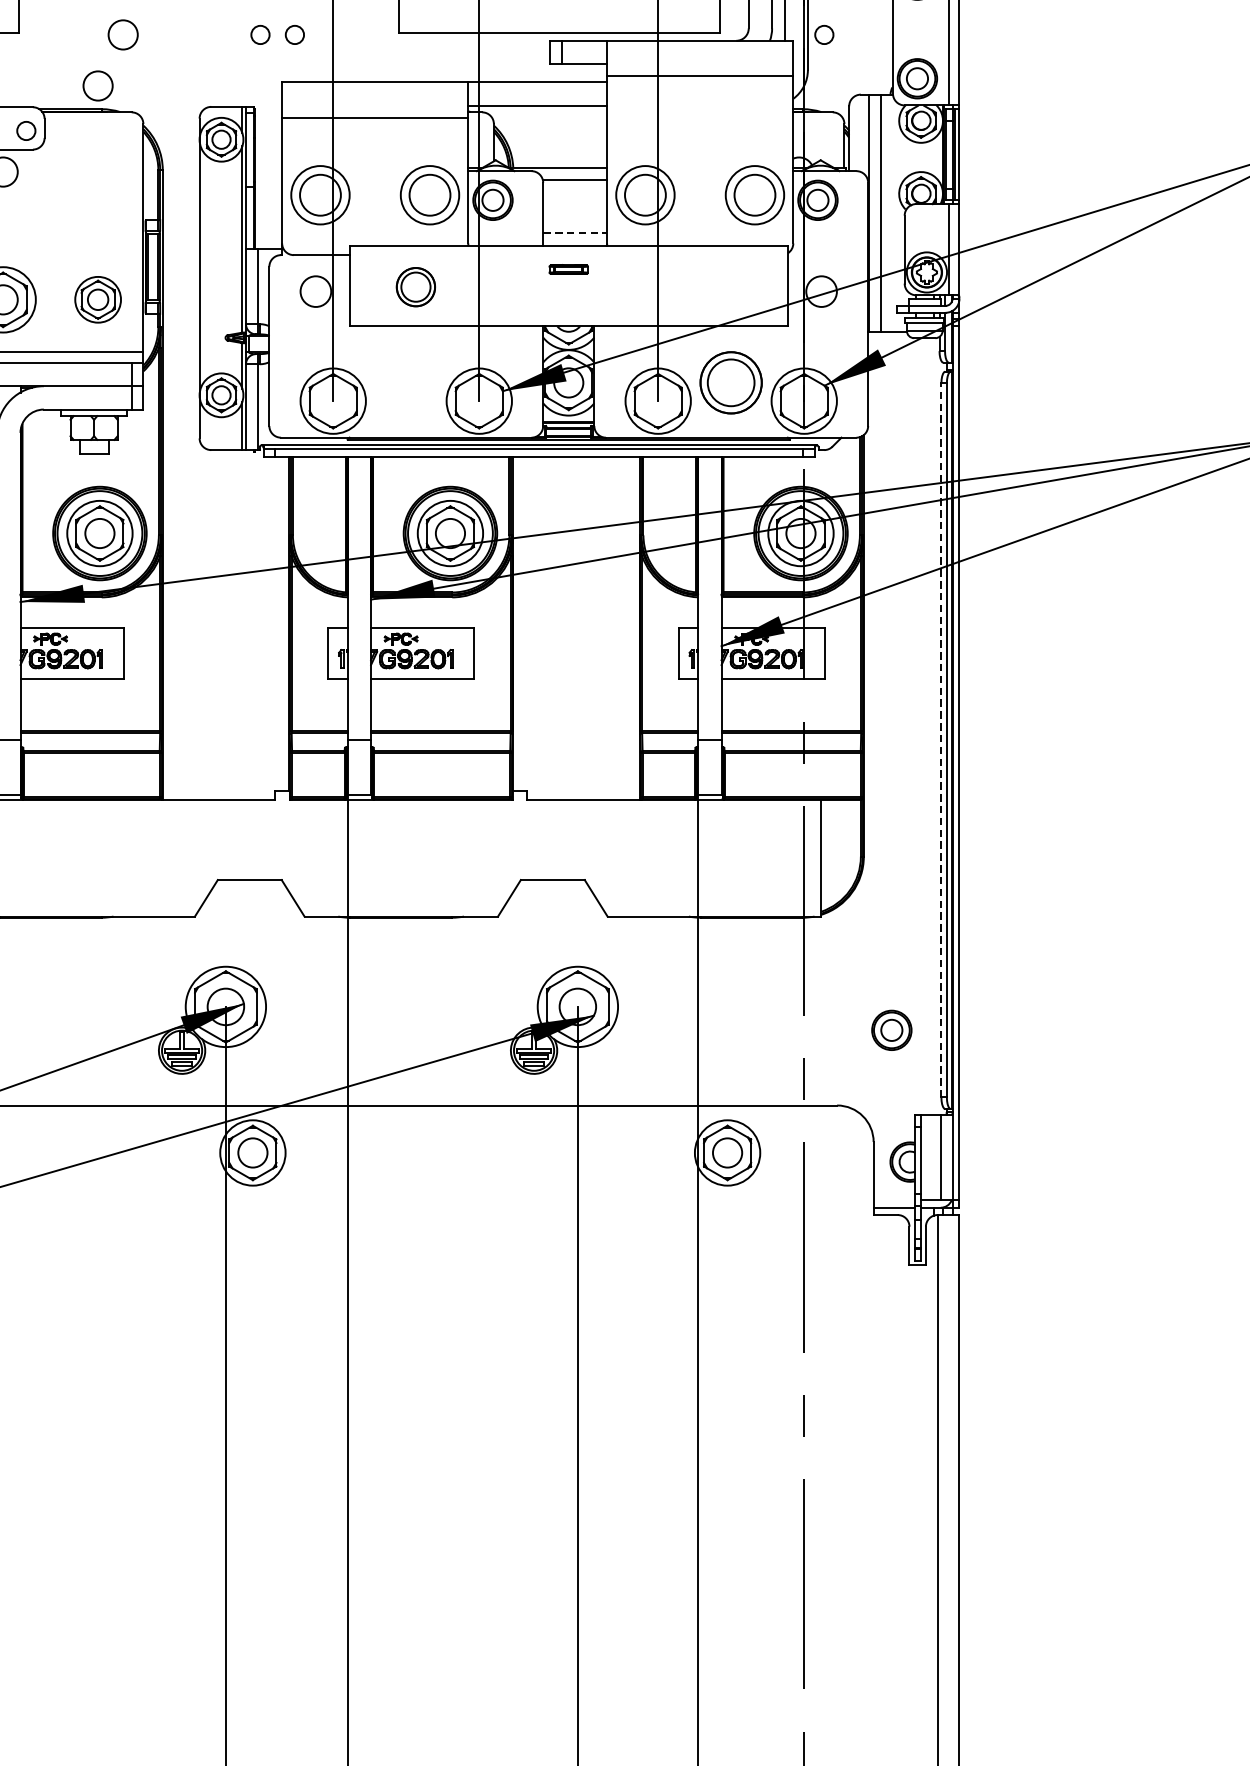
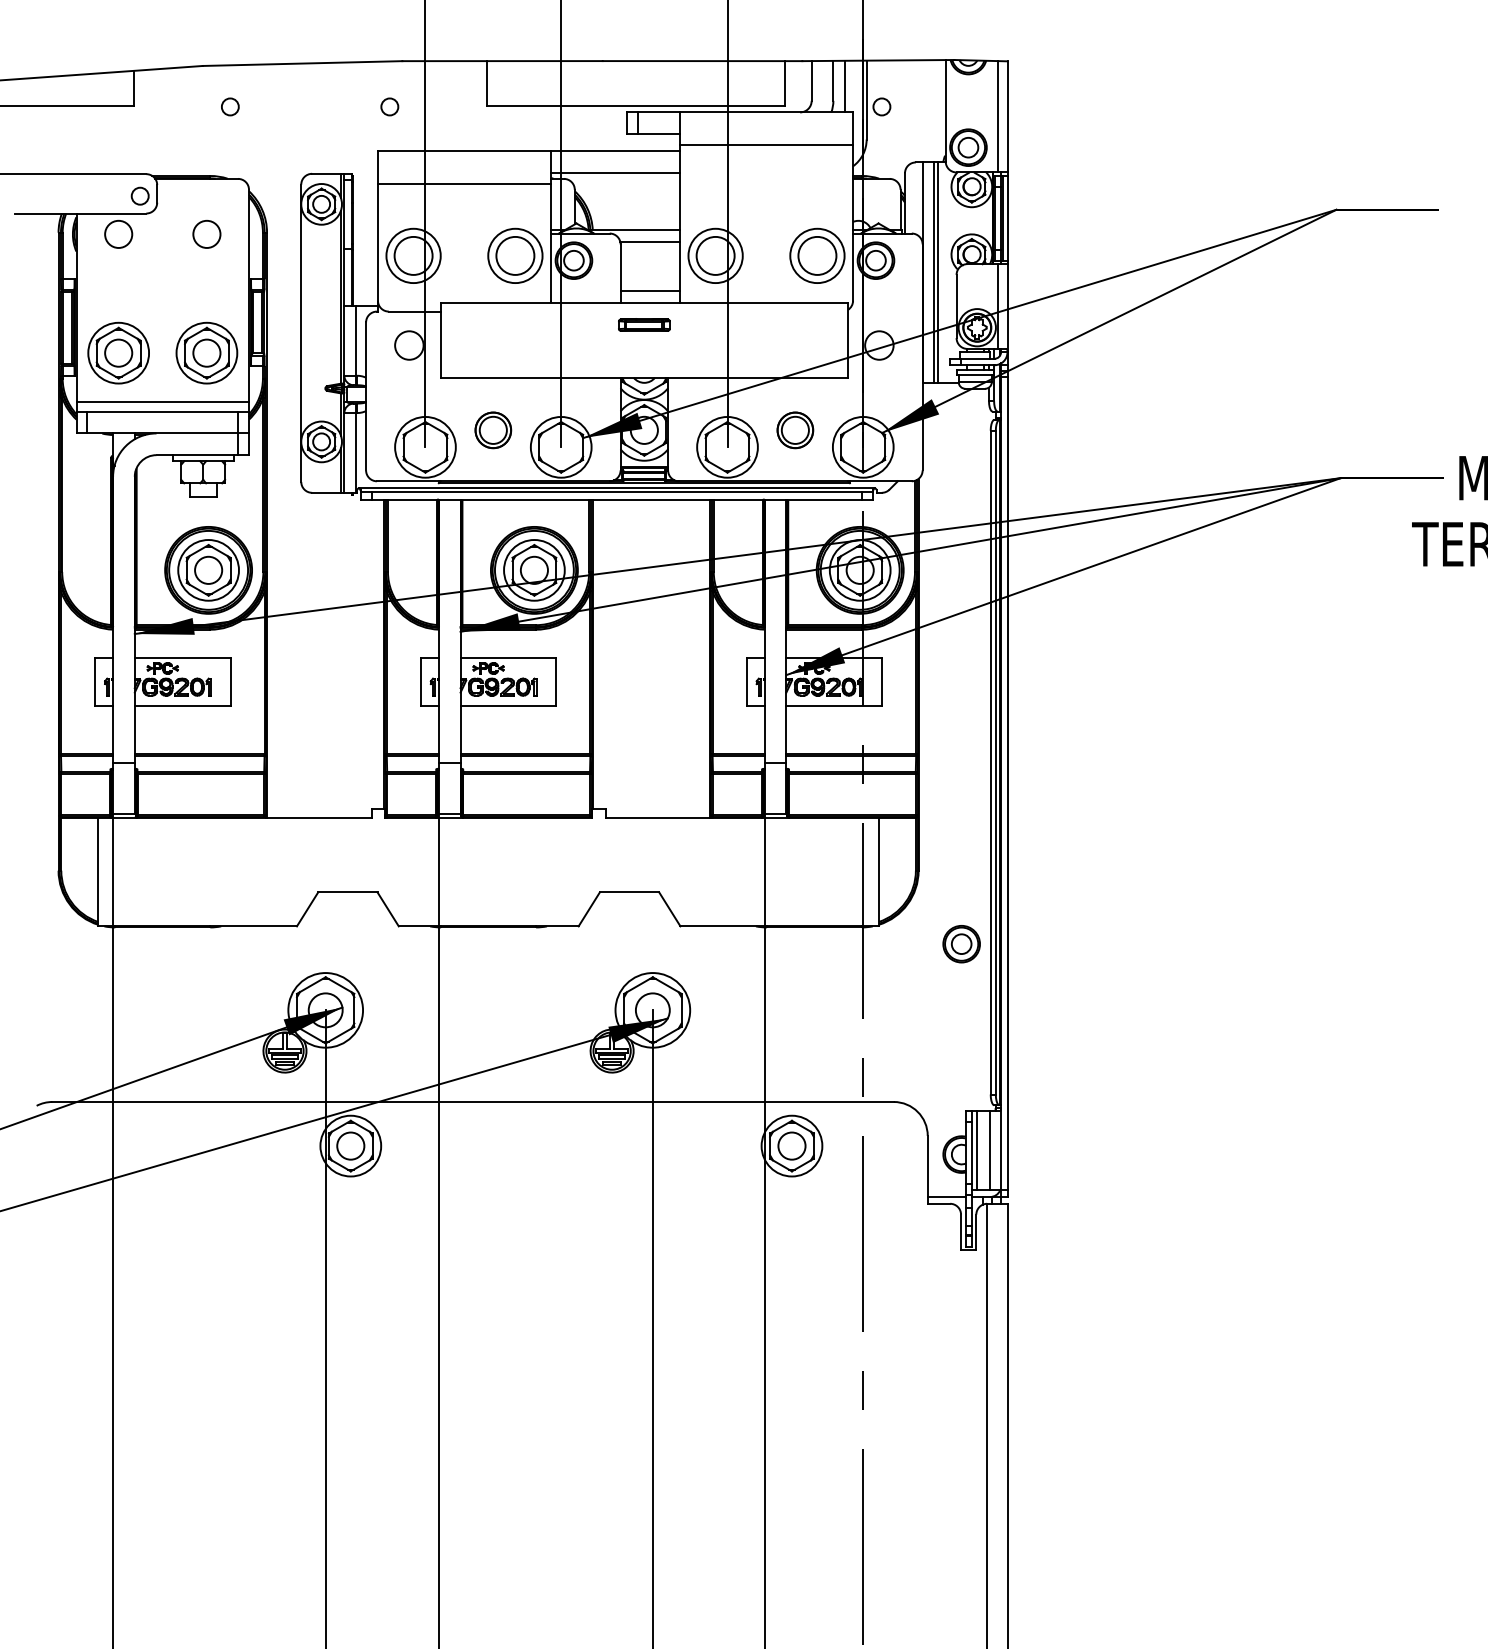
circle: (123, 34) -> (230, 106), size x0.62
circle: (260, 34) -> (357, 106), removed
circle: (97, 85) -> (206, 233), moved
line: (884, 213) -> (937, 272), added
line: (575, 233) -> (650, 291), dashed -> solid
part: (568, 269) -> (644, 324), size x1.43
part: (416, 287) -> (493, 430), moved
part: (97, 299) -> (206, 352), size x1.43
part: (731, 383) -> (795, 430), size x0.62
line: (941, 740) -> (990, 762), dashed -> solid
part: (891, 1030) -> (961, 944), moved
line: (926, 1157) -> (976, 1150), added

